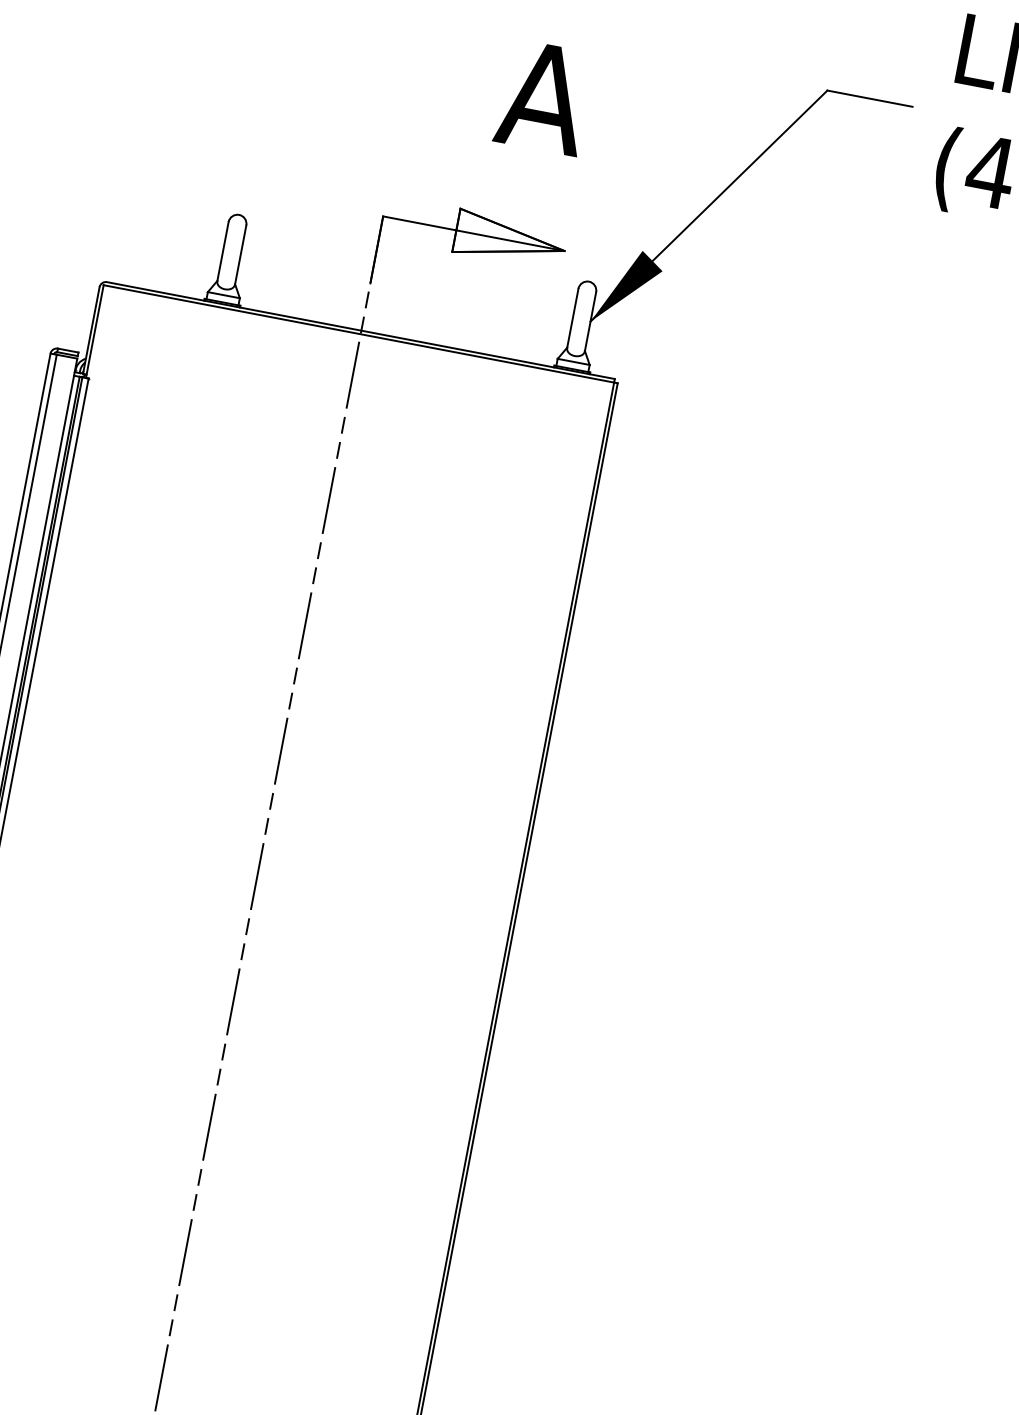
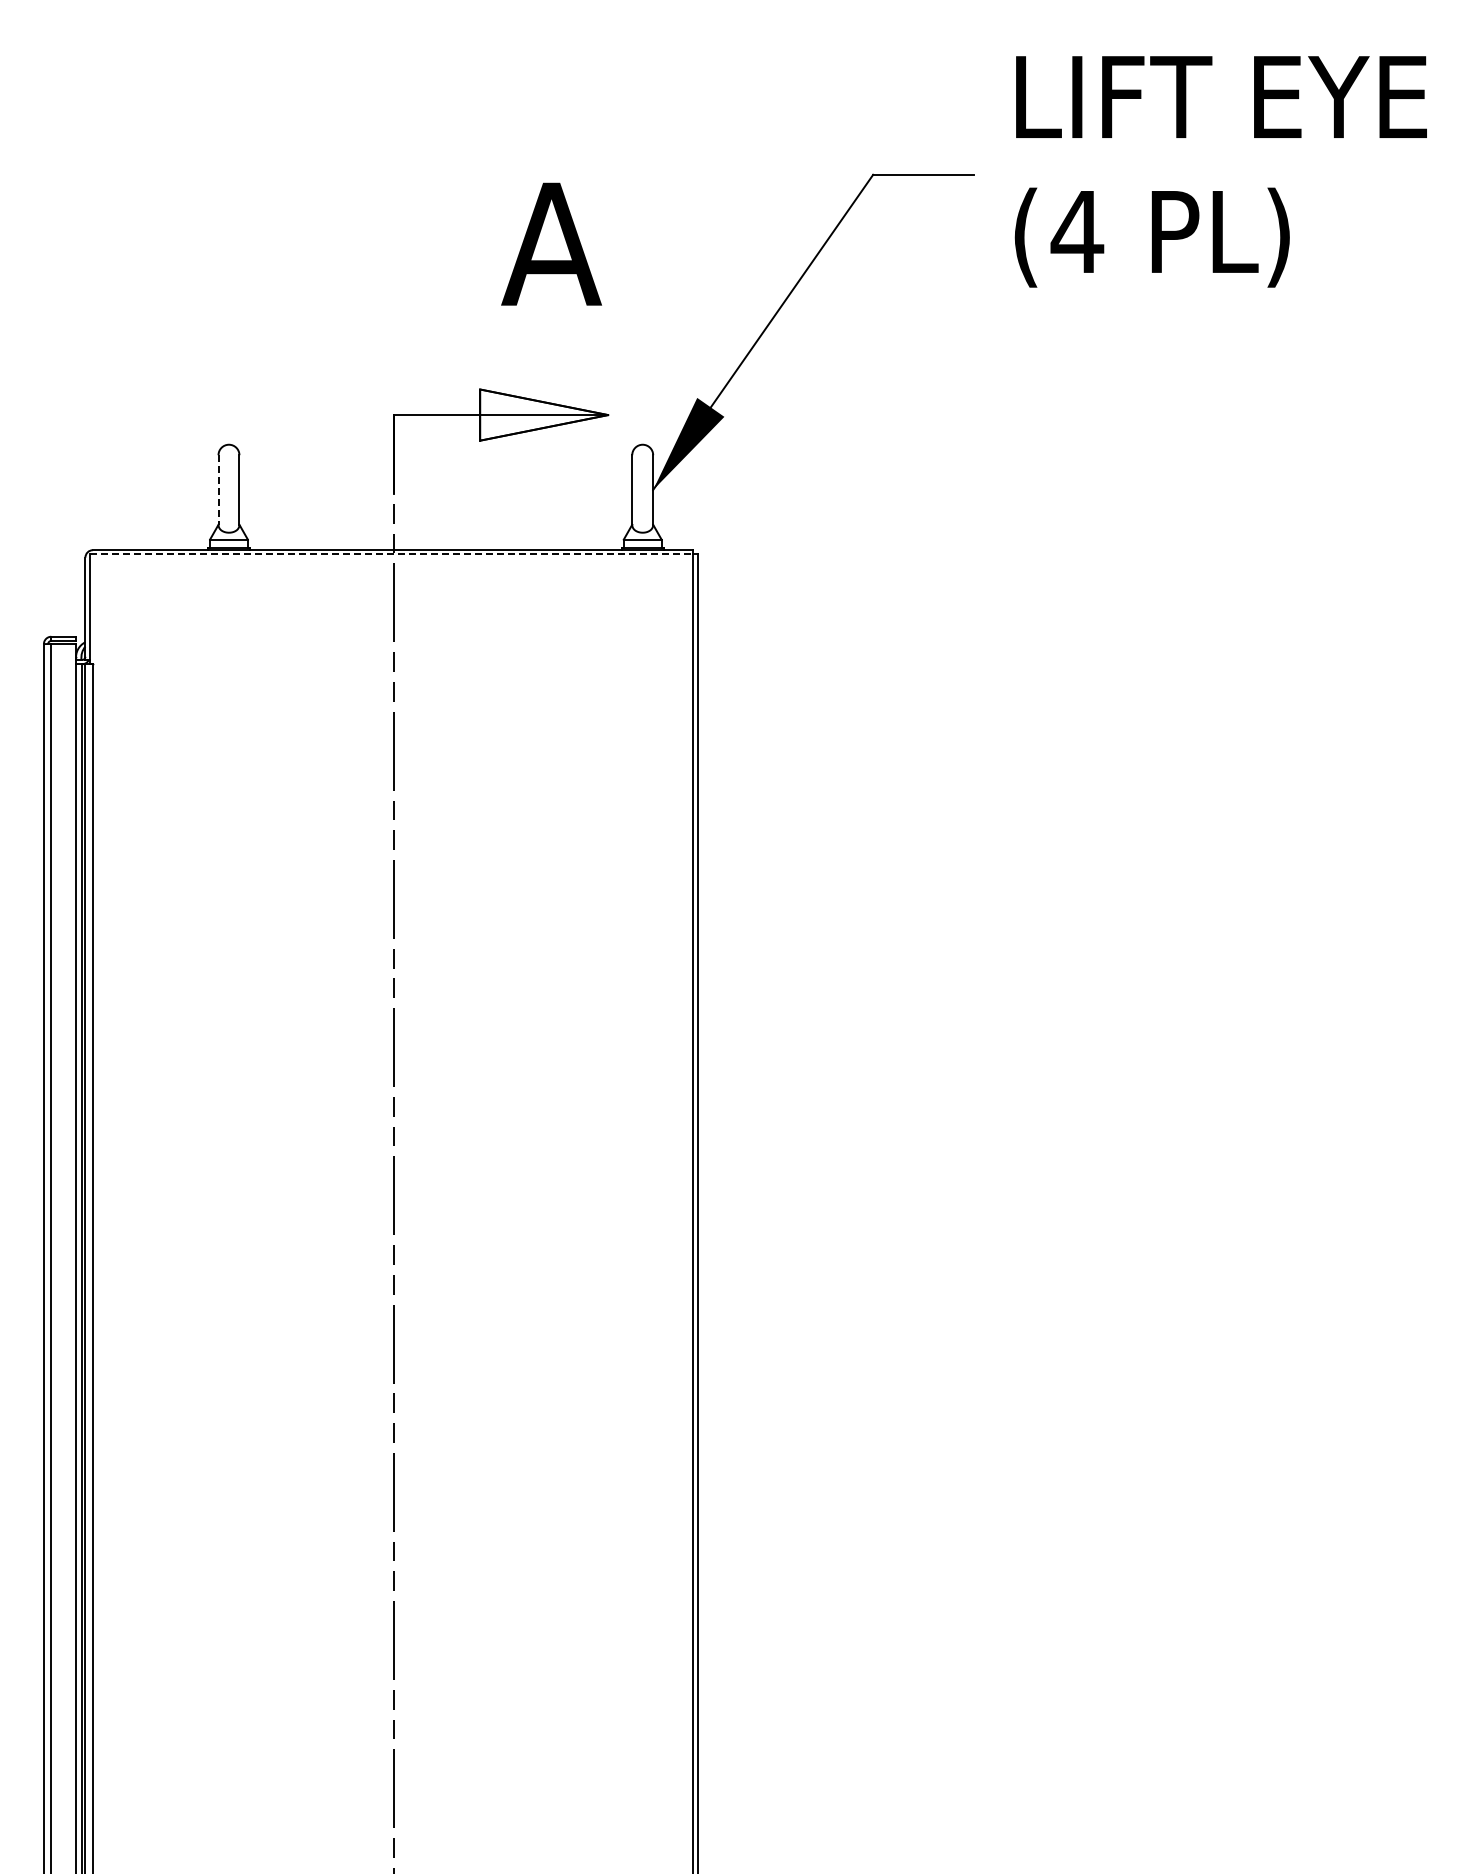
line: (222, 251) -> (218, 490), solid -> dashed
line: (358, 333) -> (391, 554), solid -> dashed

